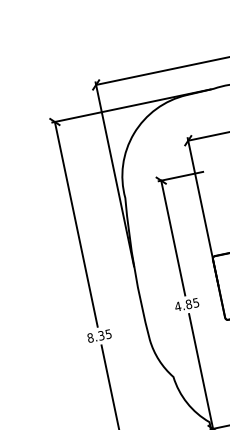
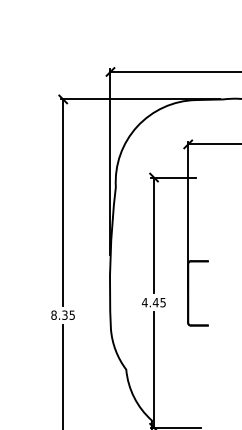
text: (188, 304) -> (155, 302), 4.85 -> 4.45

